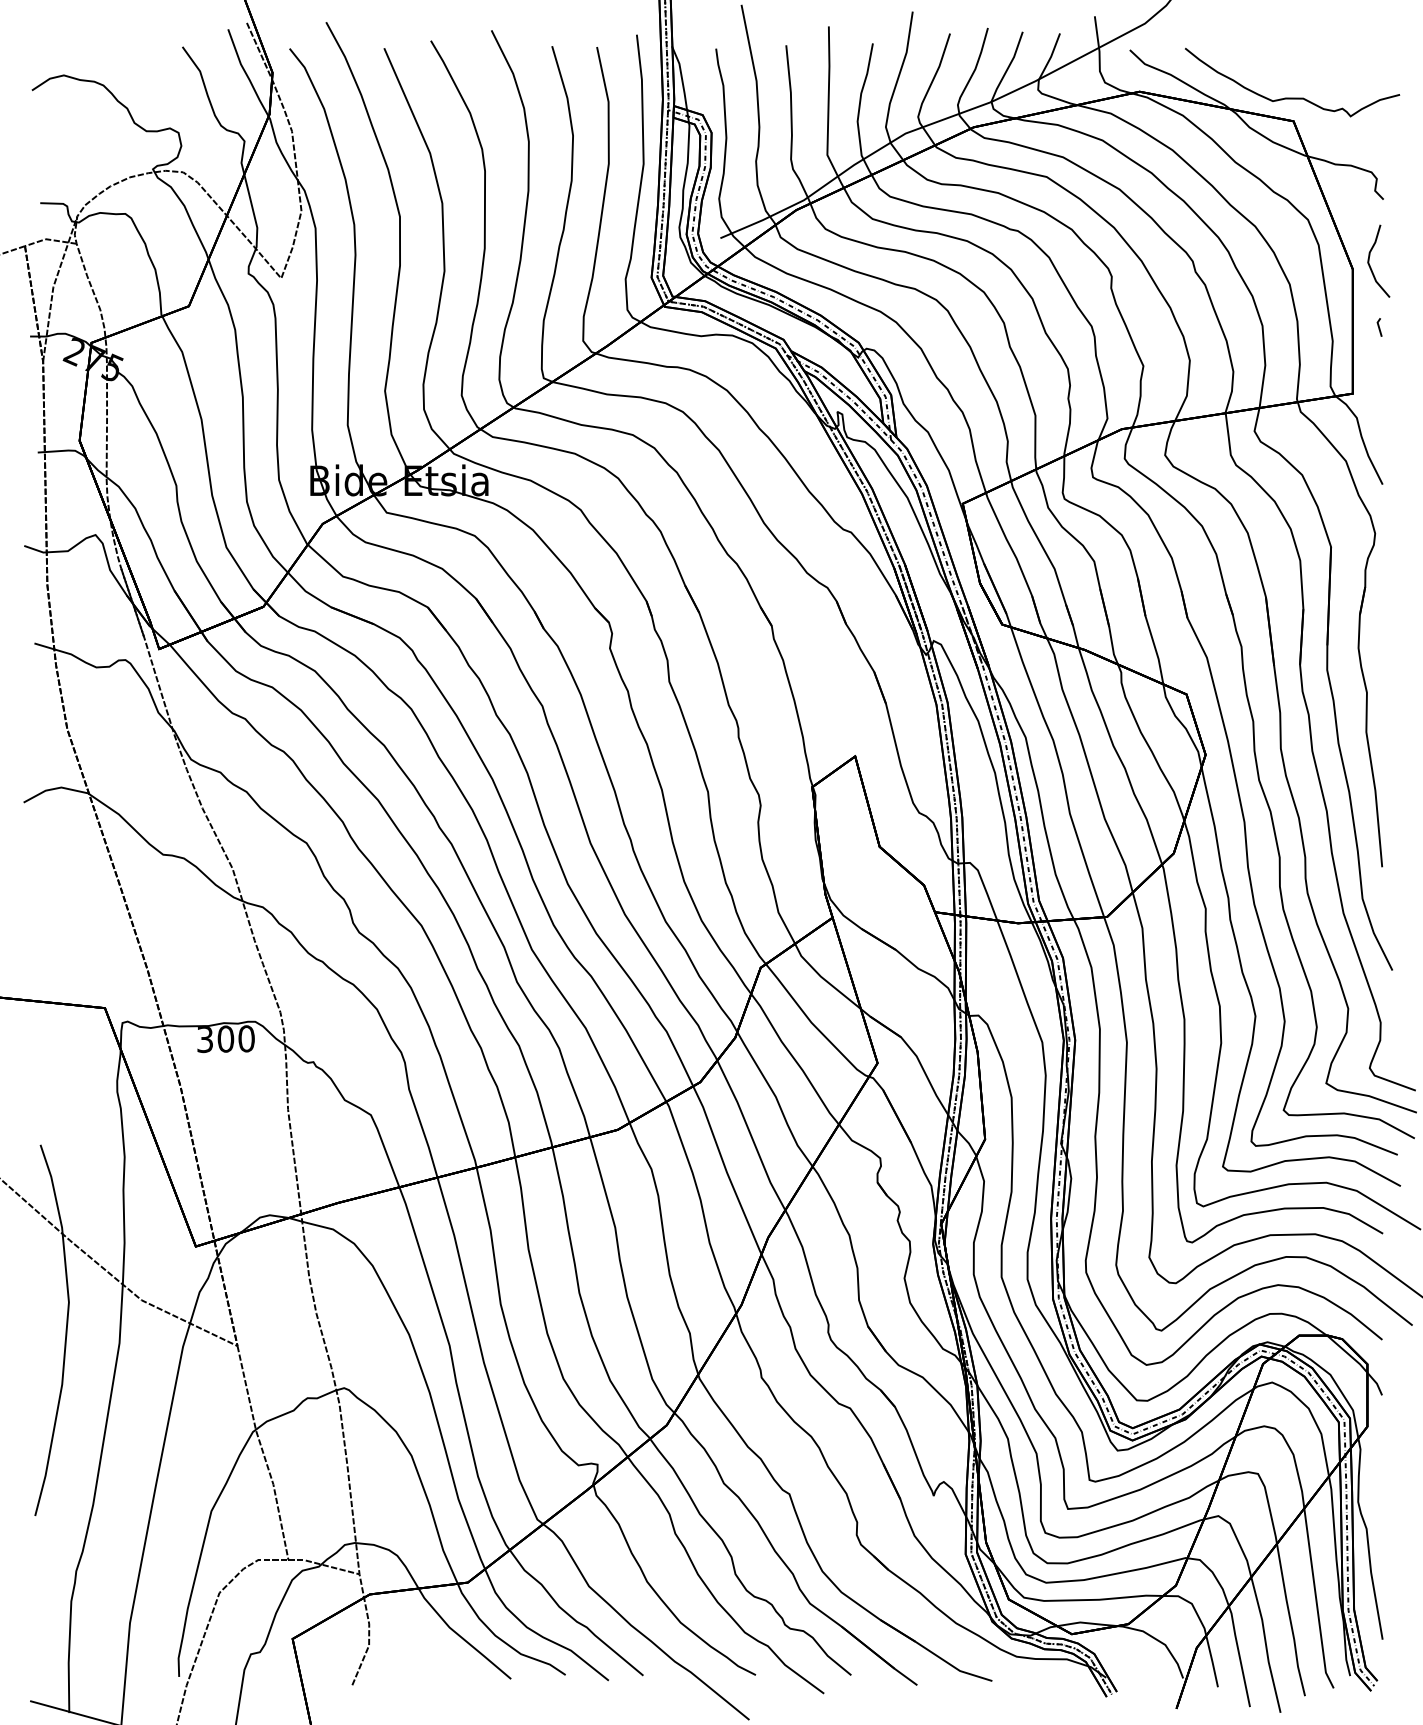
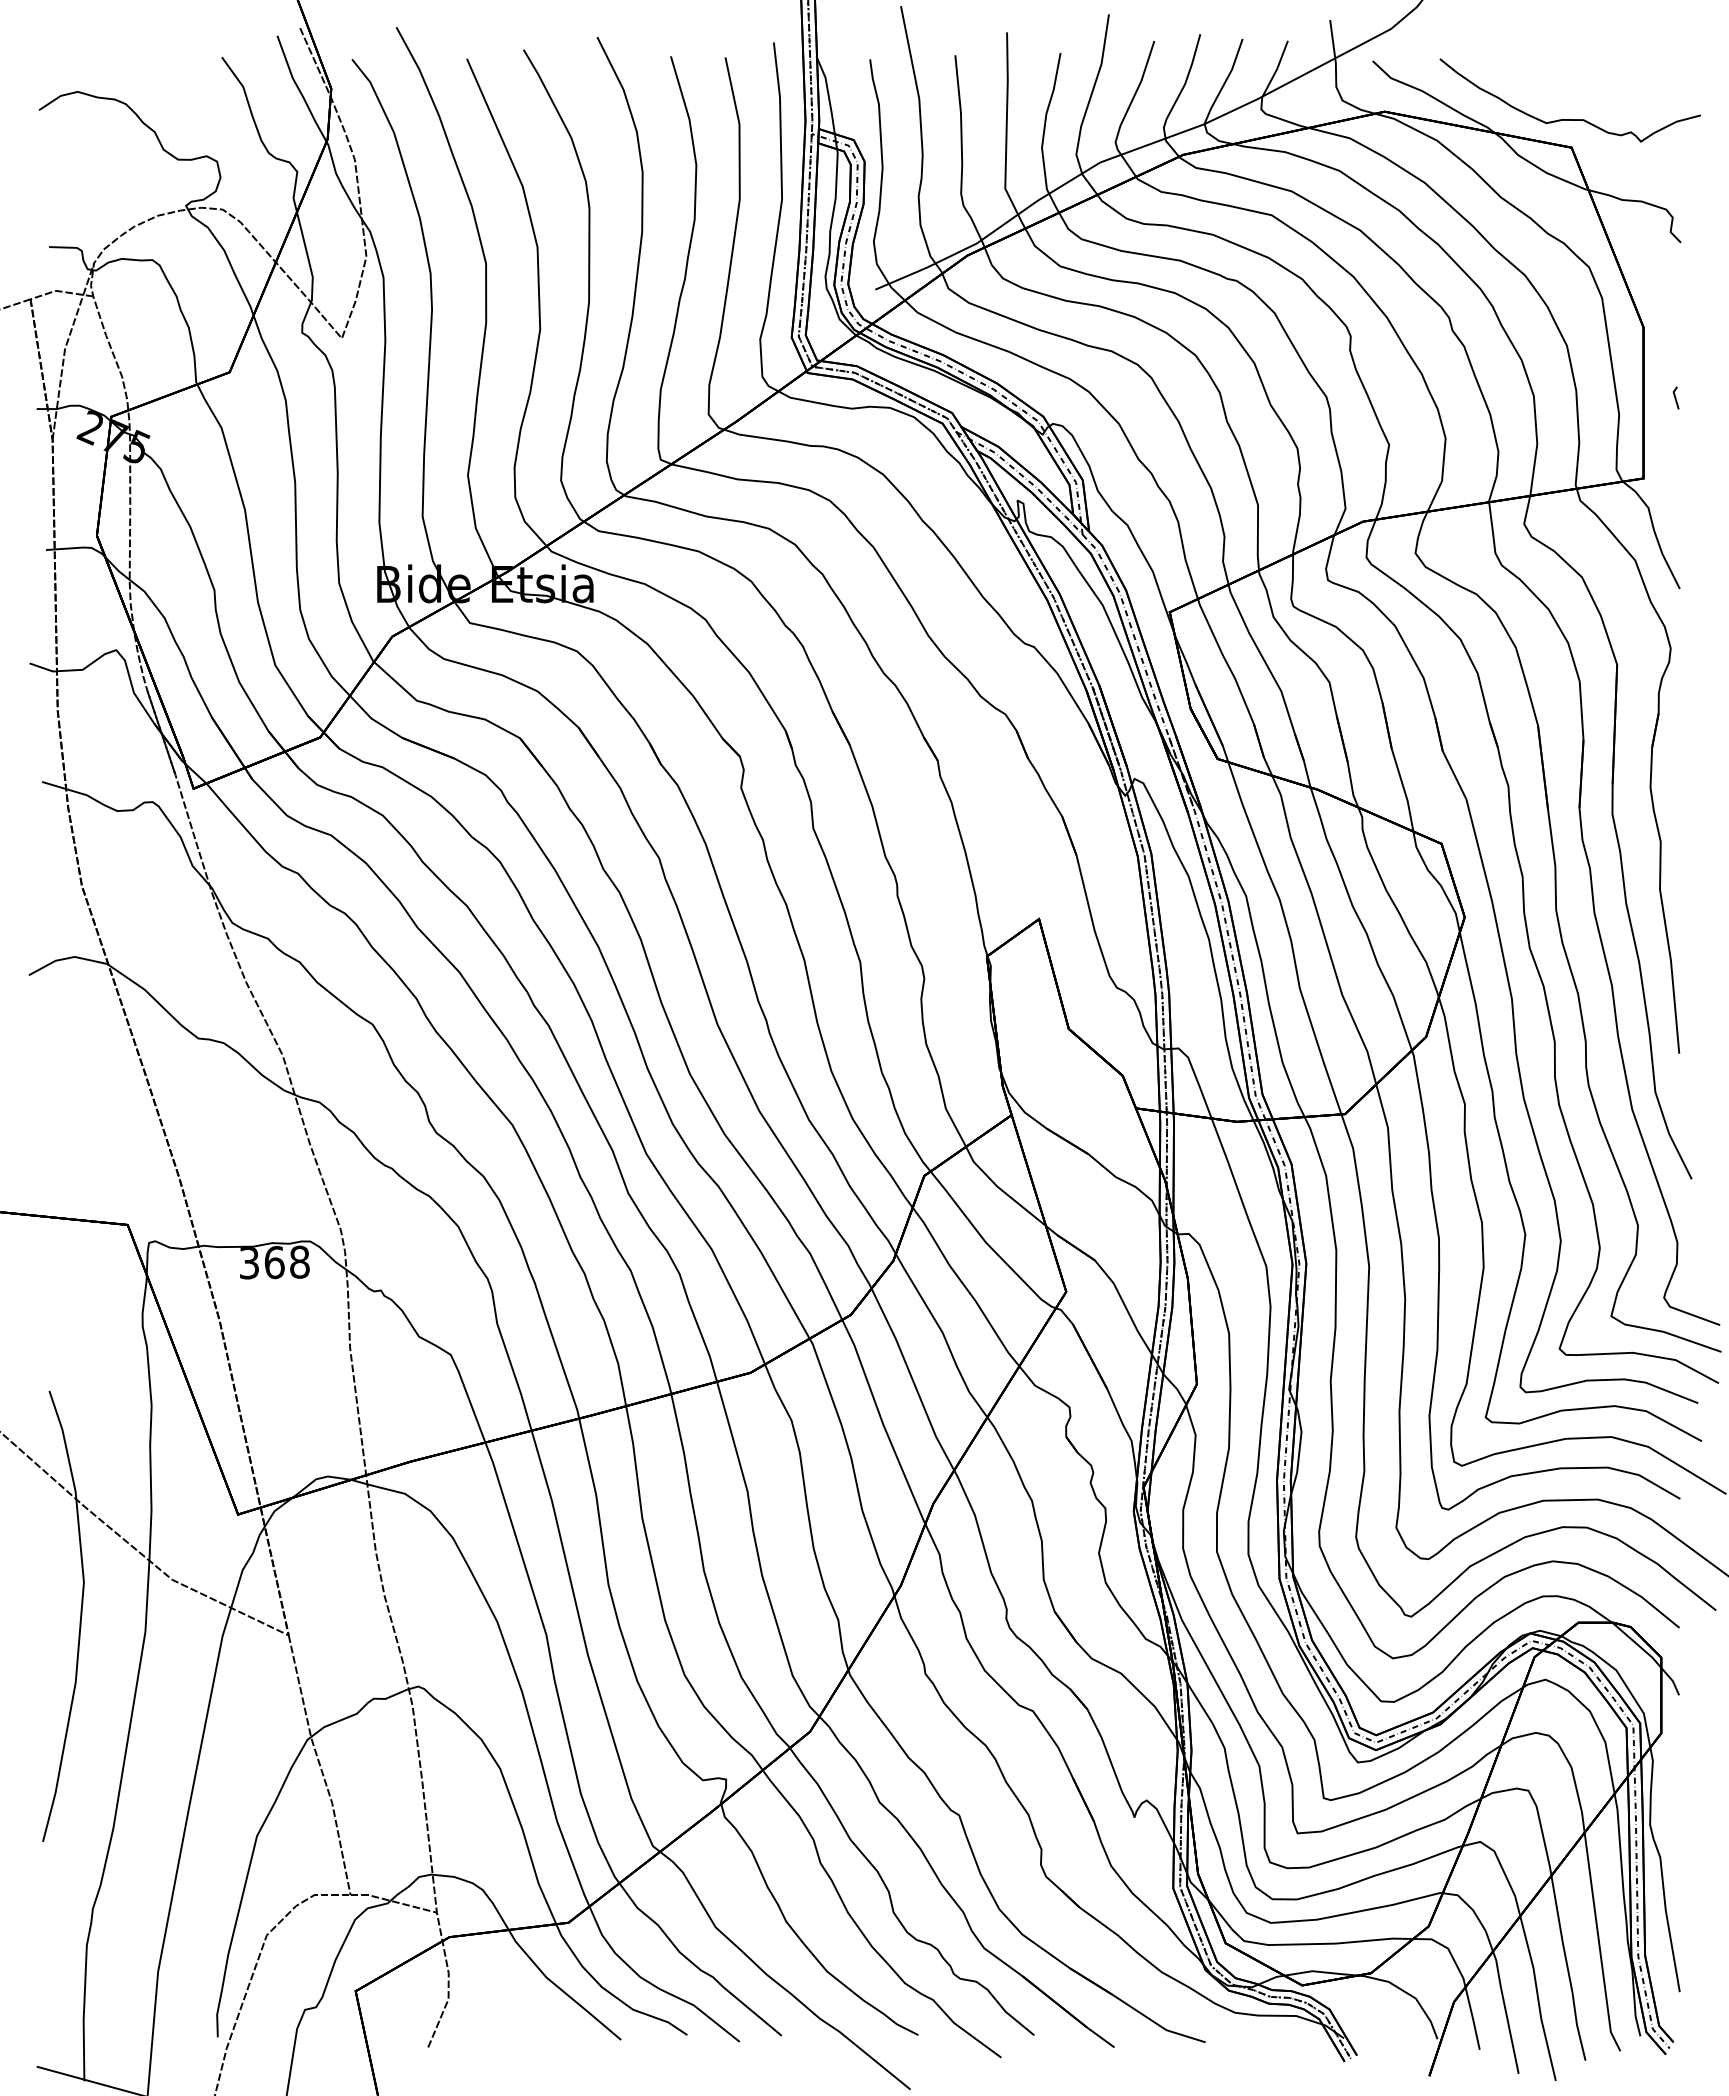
curve: (1370, 257) -> (1664, 313), removed
text: (235, 1039) -> (286, 1262), 300 -> 368

